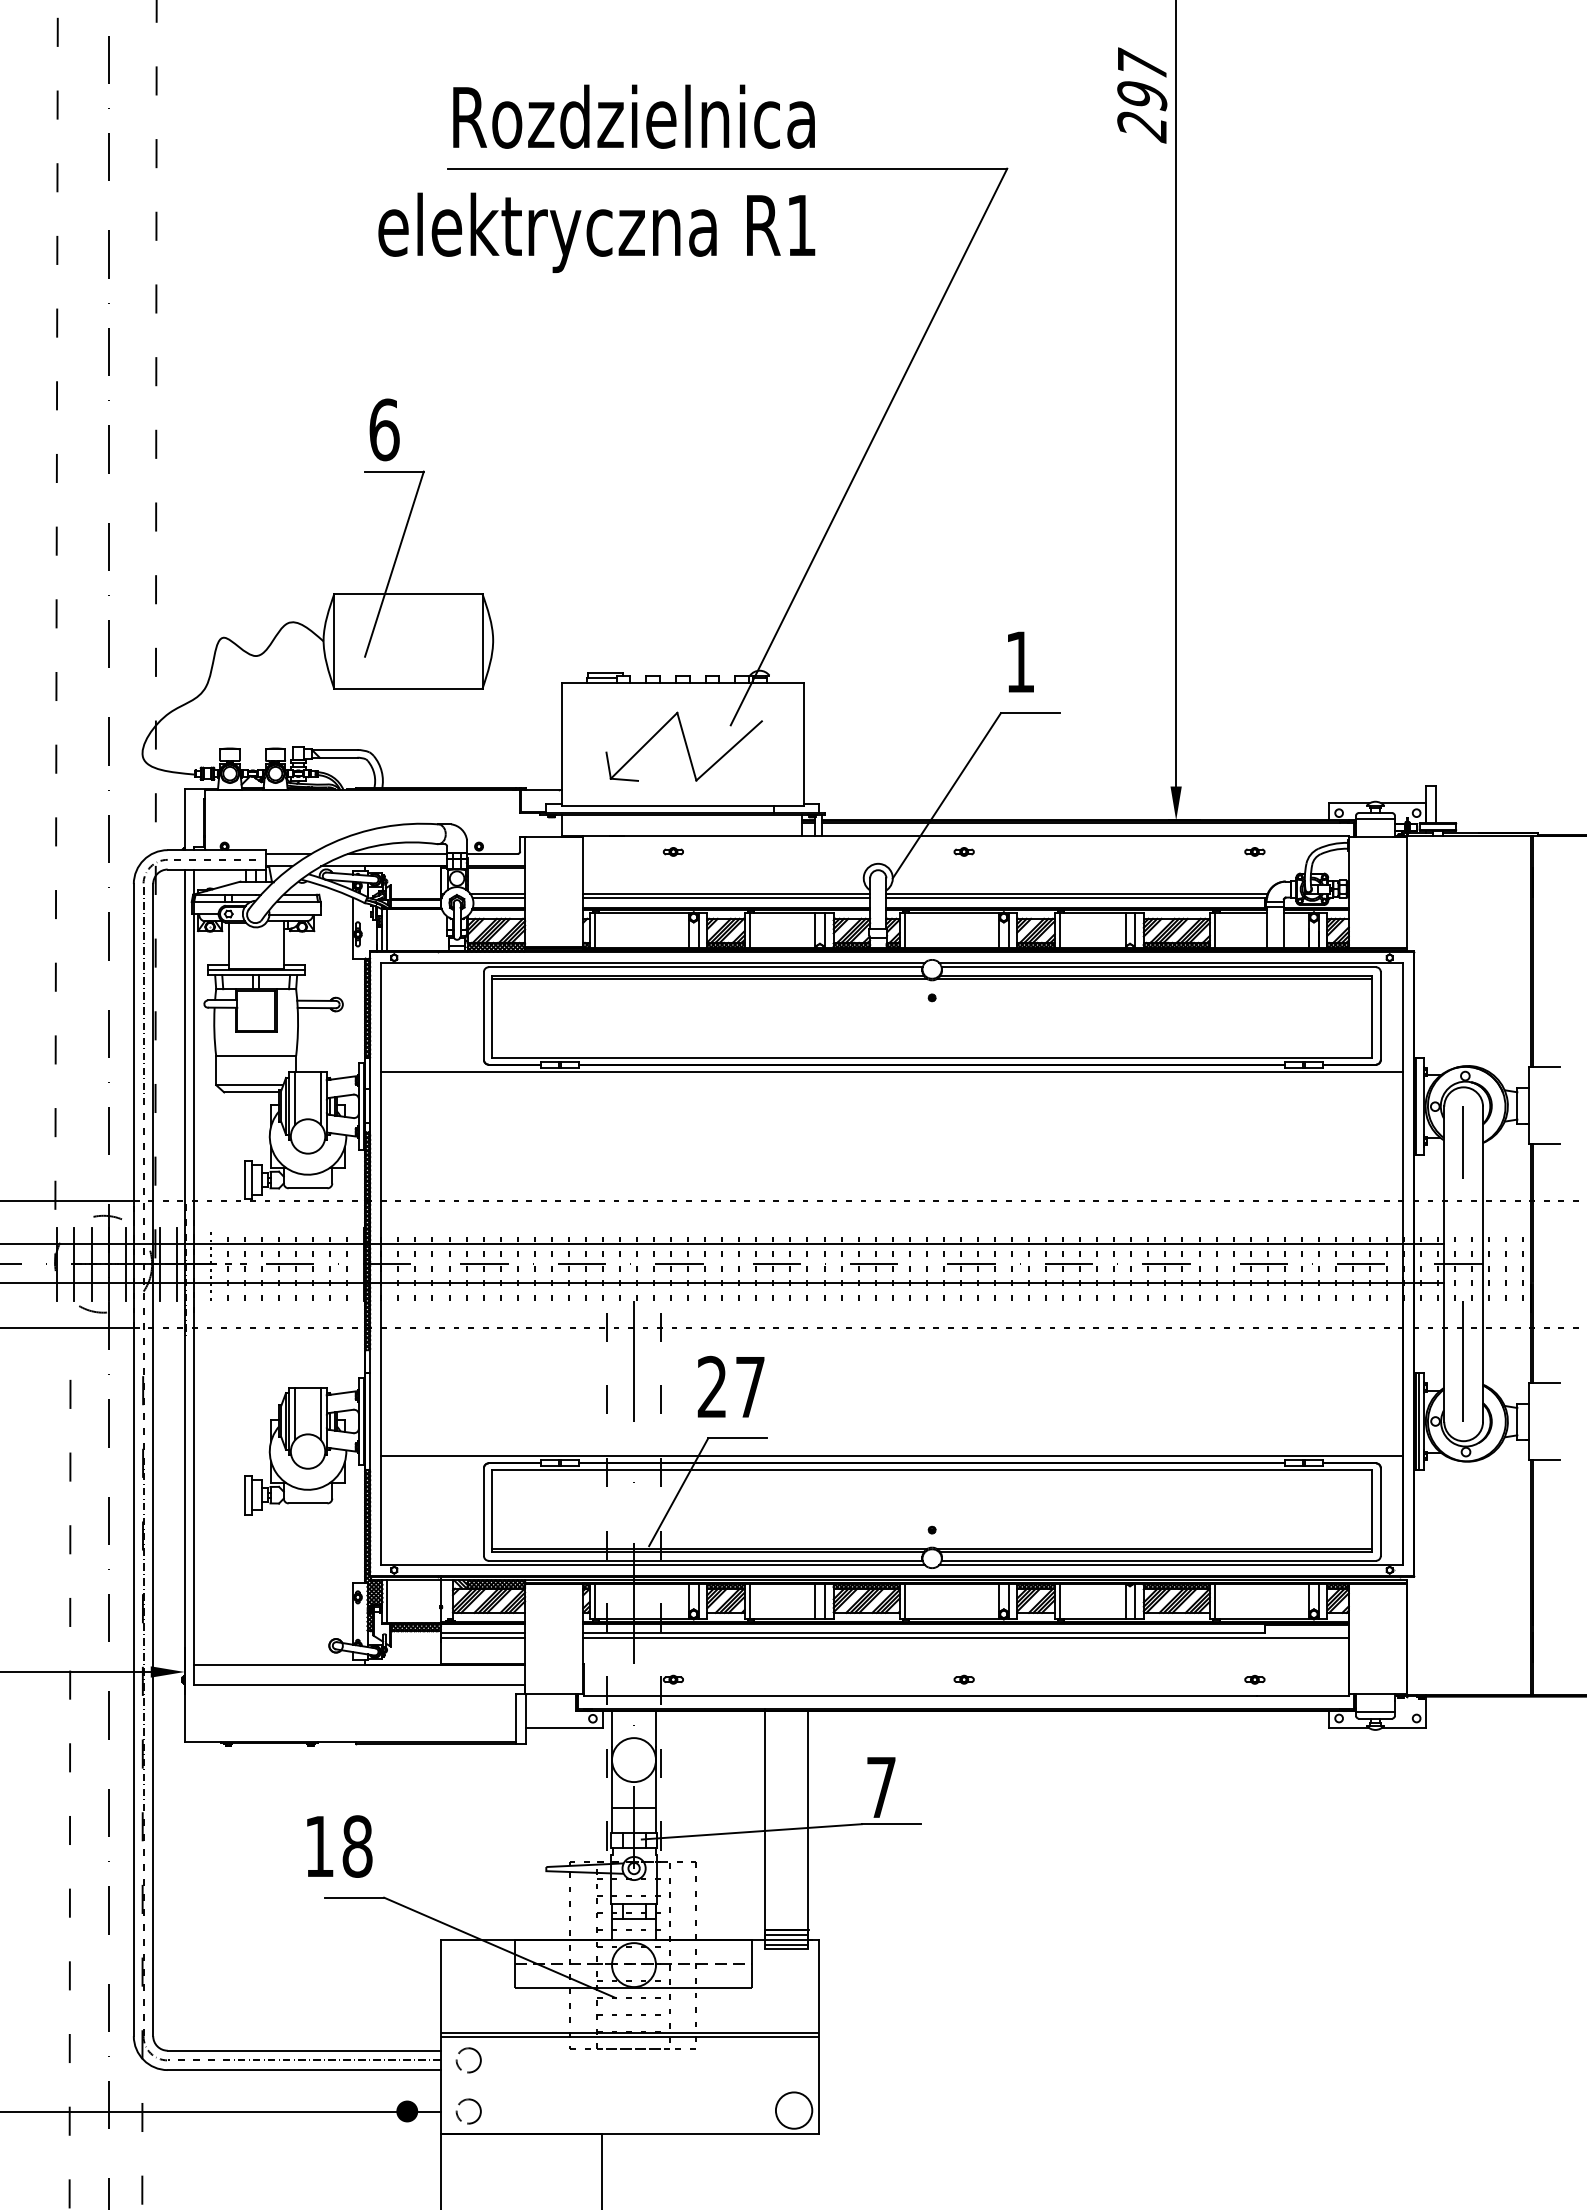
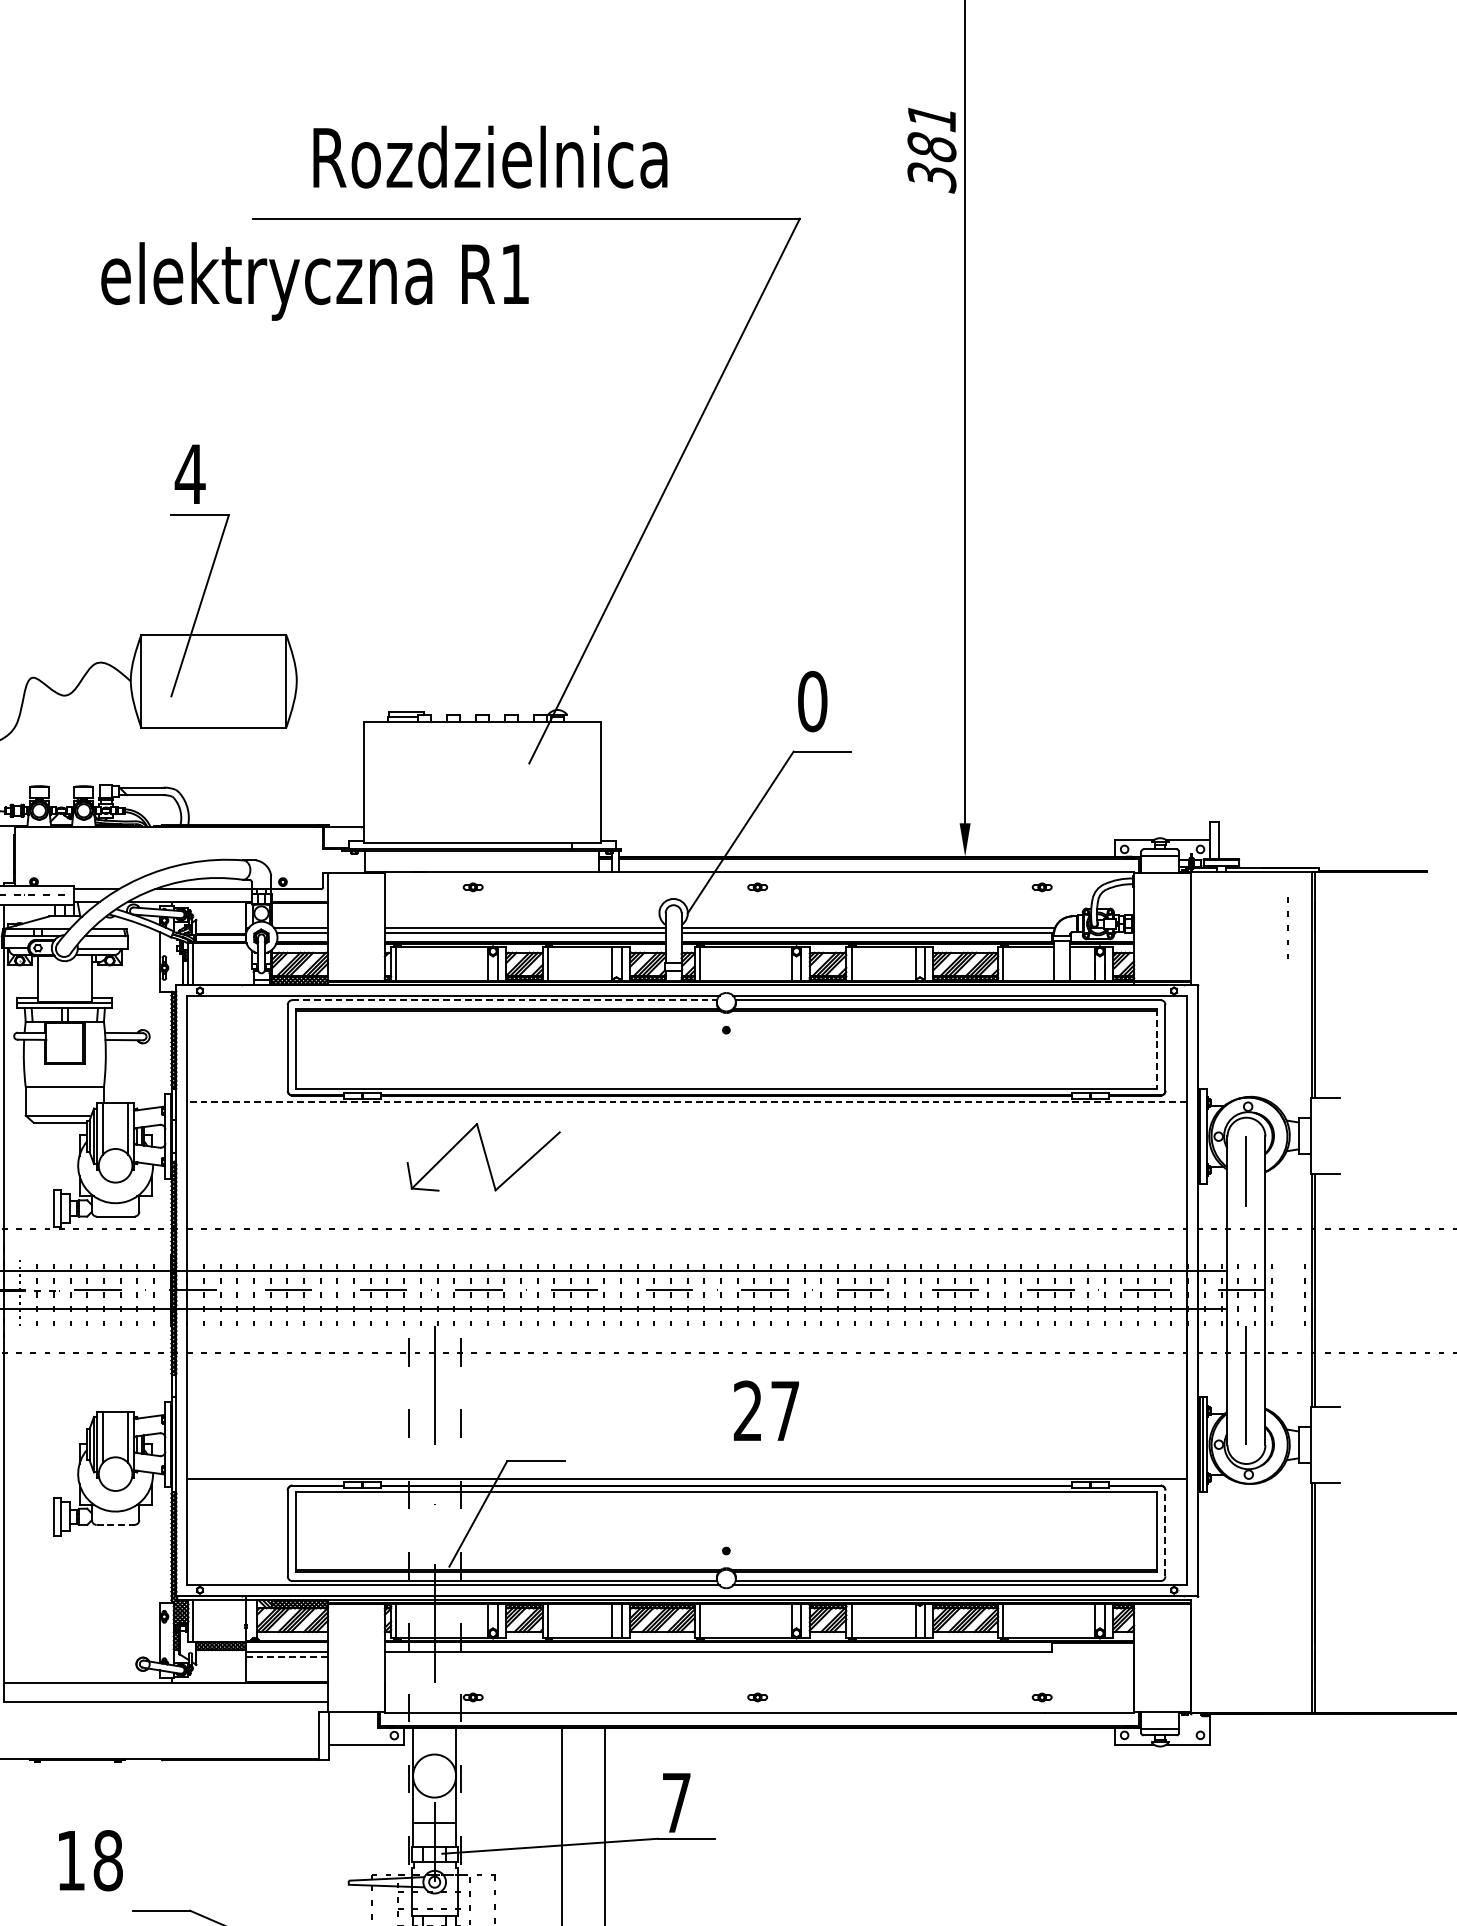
text: (1142, 95) -> (932, 147), 297 -> 381
text: (633, 116) -> (489, 156), moved
text: (596, 232) -> (314, 281), moved
text: (384, 429) -> (190, 473), 6 -> 4
text: (1020, 661) -> (812, 700), 1 -> 0
part: (683, 746) -> (483, 1157), moved
line: (705, 967) -> (504, 1000), solid -> dashed
line: (1371, 1017) -> (1156, 1049), solid -> dashed
line: (892, 1071) -> (687, 1102), solid -> dashed
line: (1505, 1268) -> (1287, 928), moved
text: (730, 1386) -> (765, 1410), moved
line: (308, 1503) -> (116, 1524), solid -> dashed
line: (1380, 1512) -> (1165, 1533), solid -> dashed
line: (482, 1638) -> (286, 1657), solid -> dashed
line: (965, 1638) -> (758, 1657), removed
text: (339, 1846) -> (90, 1860), moved

